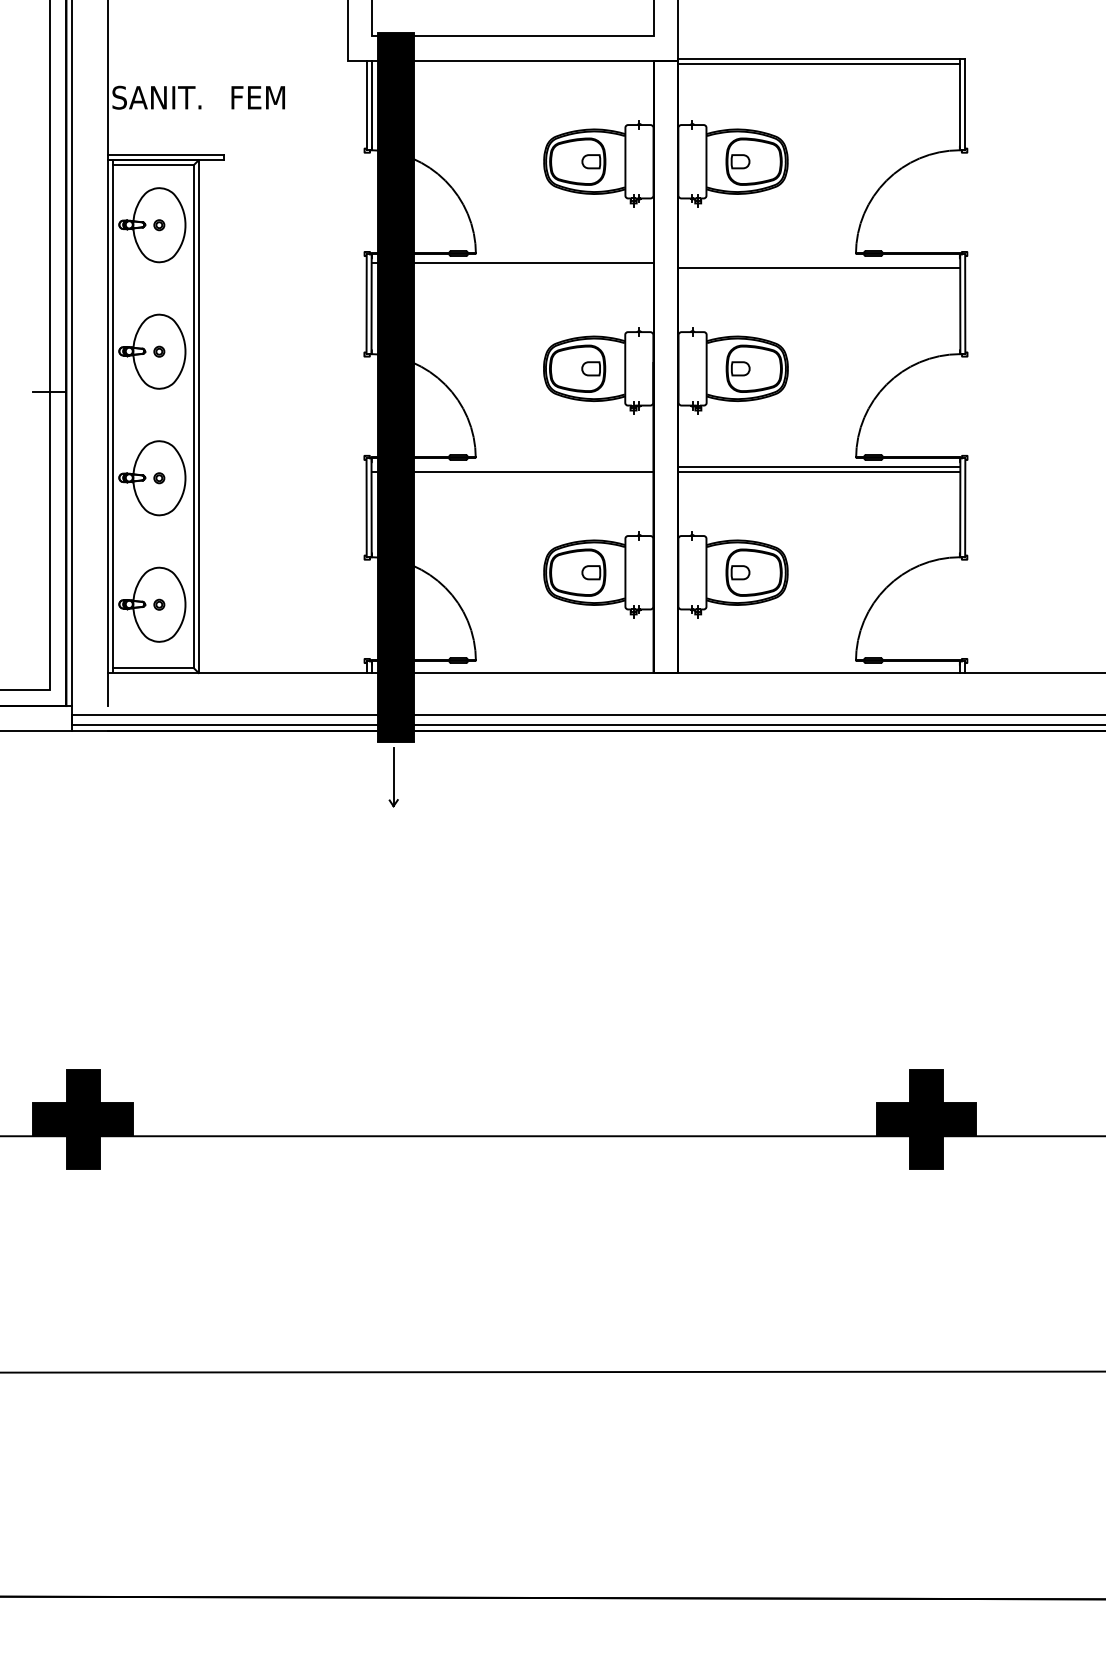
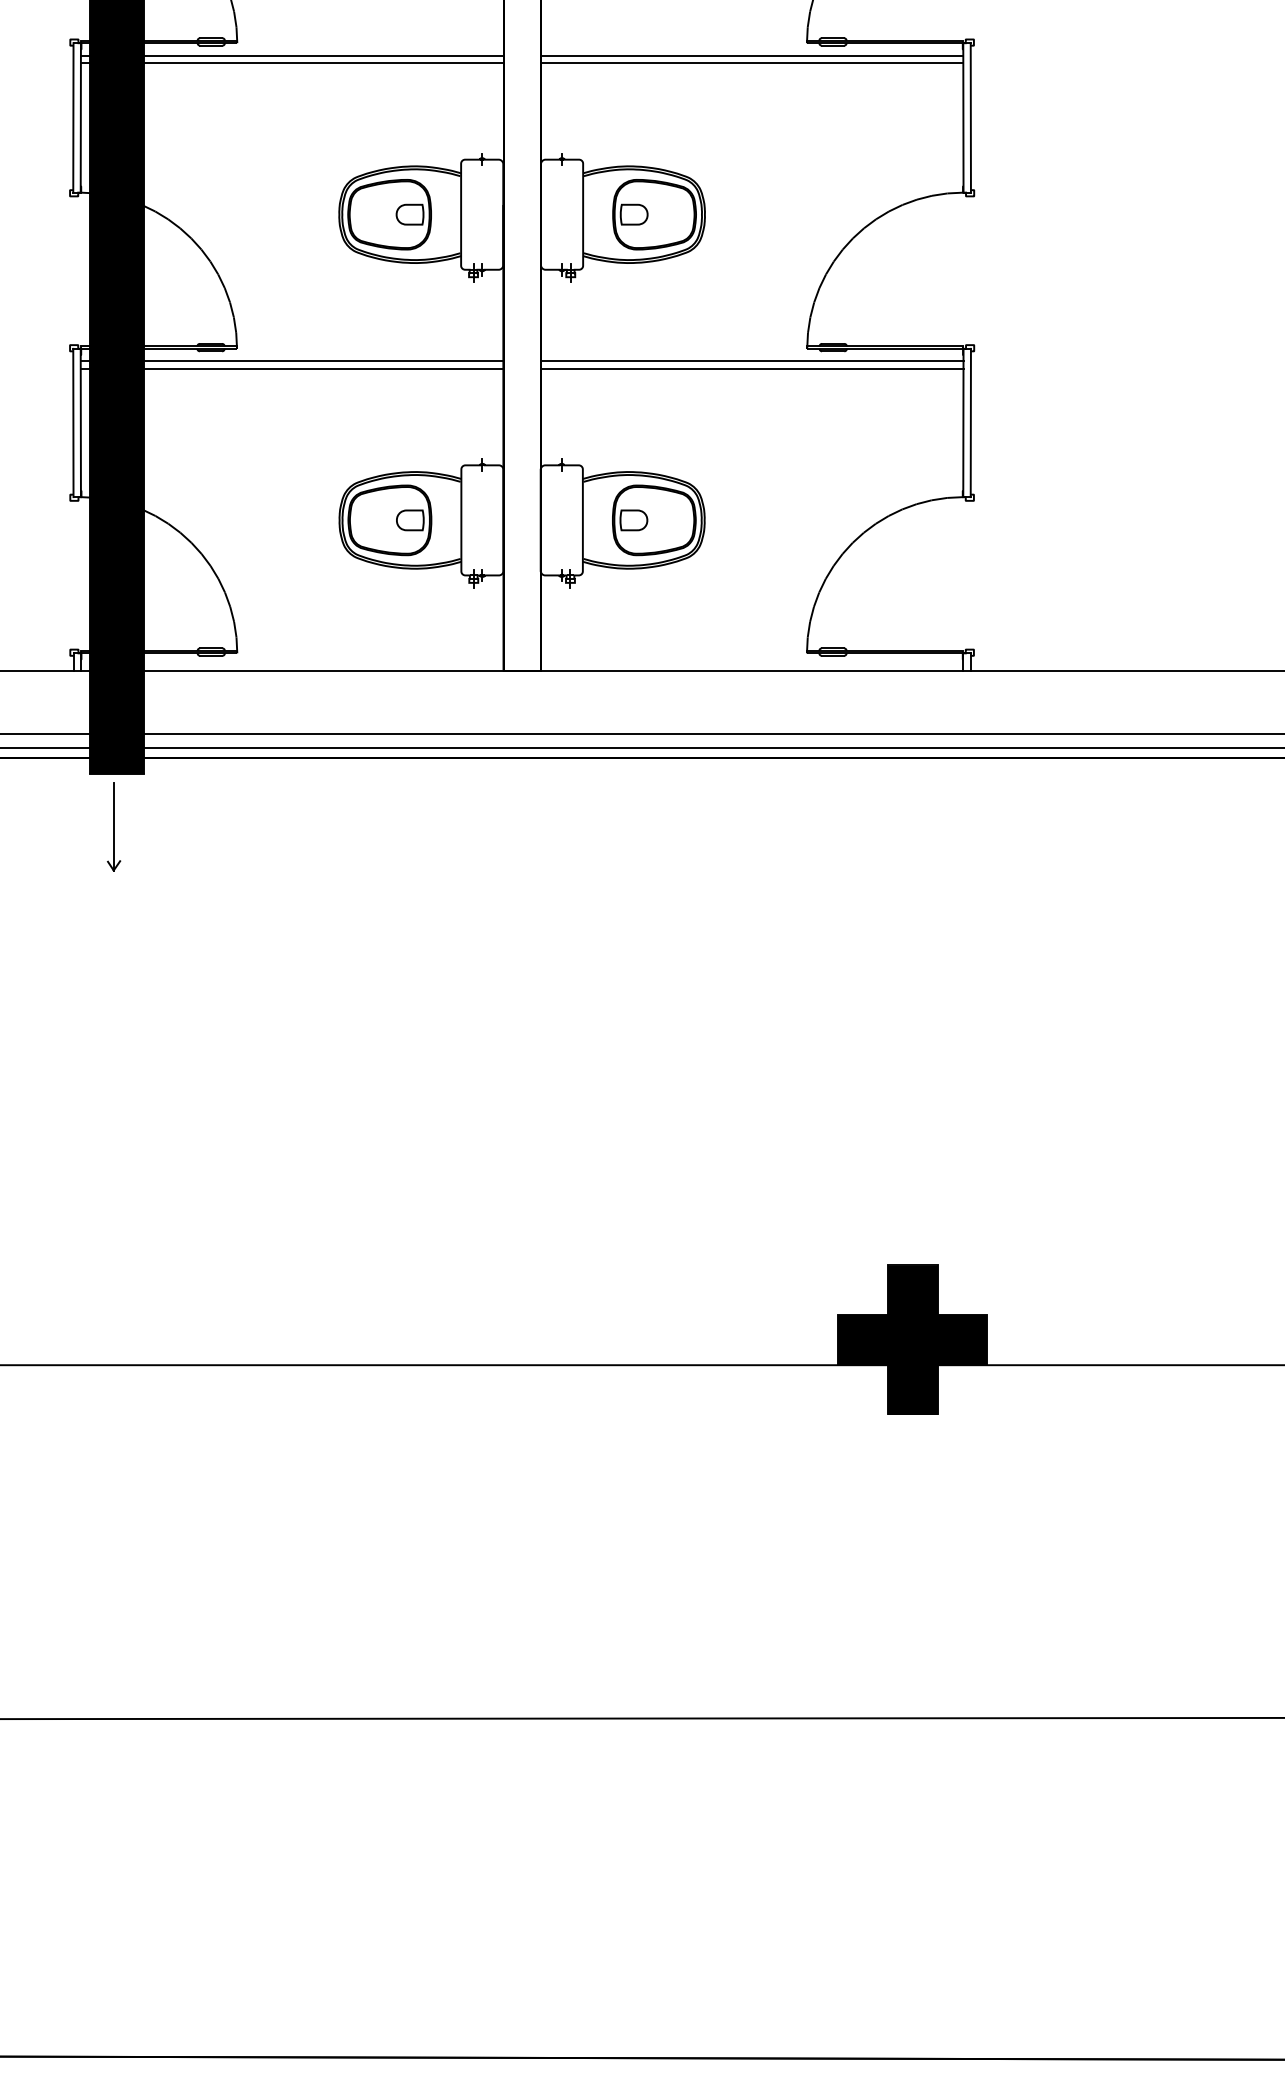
line: (819, 262) -> (752, 55), added
line: (512, 267) -> (292, 62), added
line: (512, 466) -> (292, 361), added

